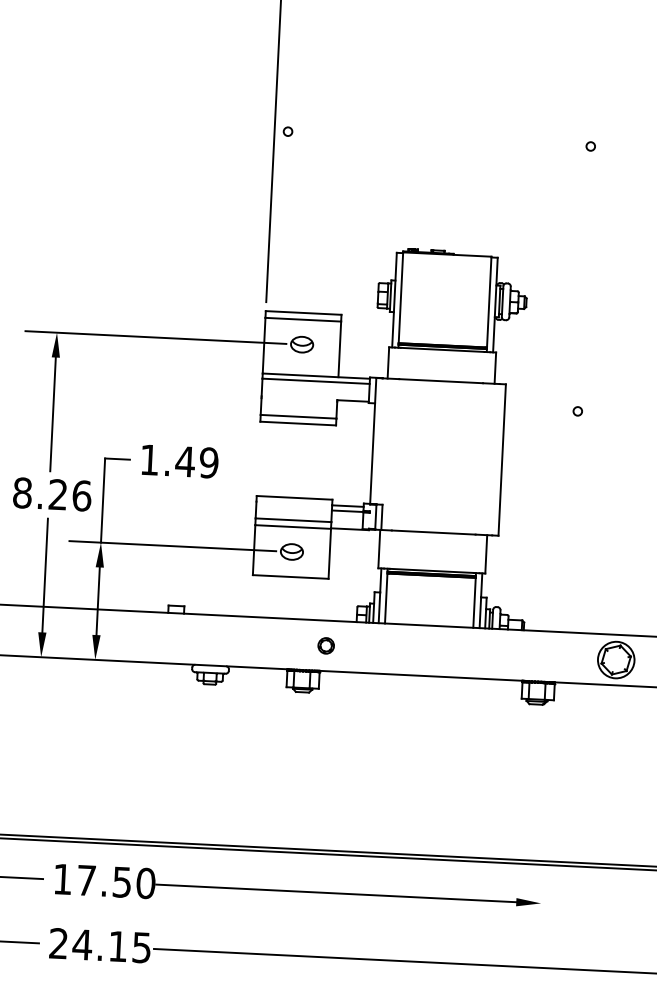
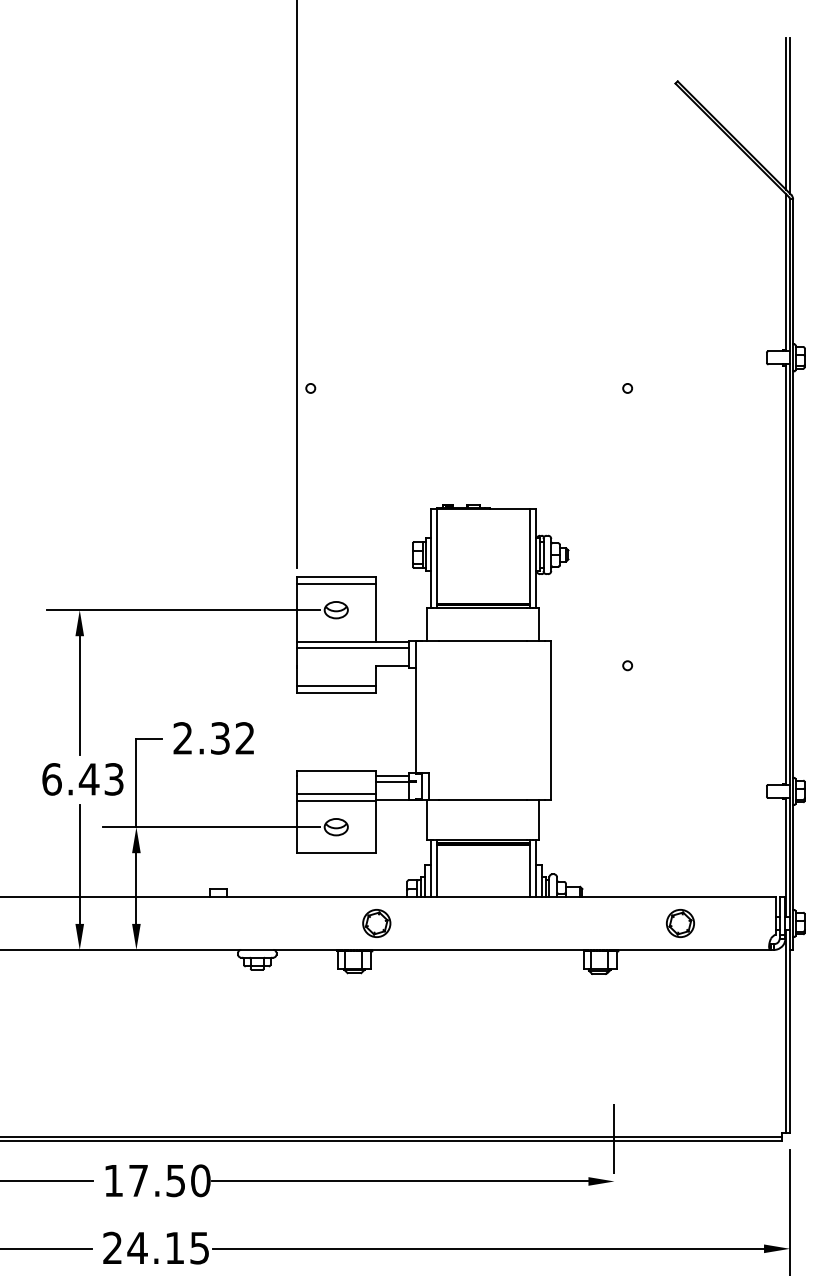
text: (178, 461) -> (213, 738), 1.49 -> 2.32
text: (52, 494) -> (83, 779), 8.26 -> 6.43
part: (325, 645) -> (376, 923), size x1.67
part: (616, 660) -> (680, 923), size x0.71
line: (543, 863) -> (614, 1139), added

